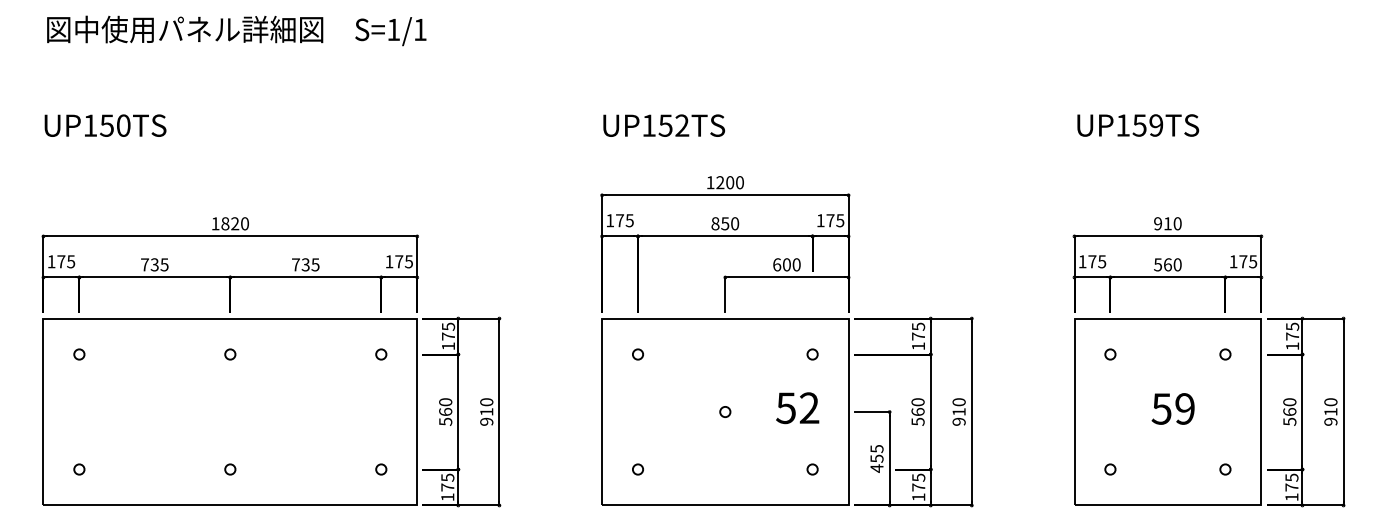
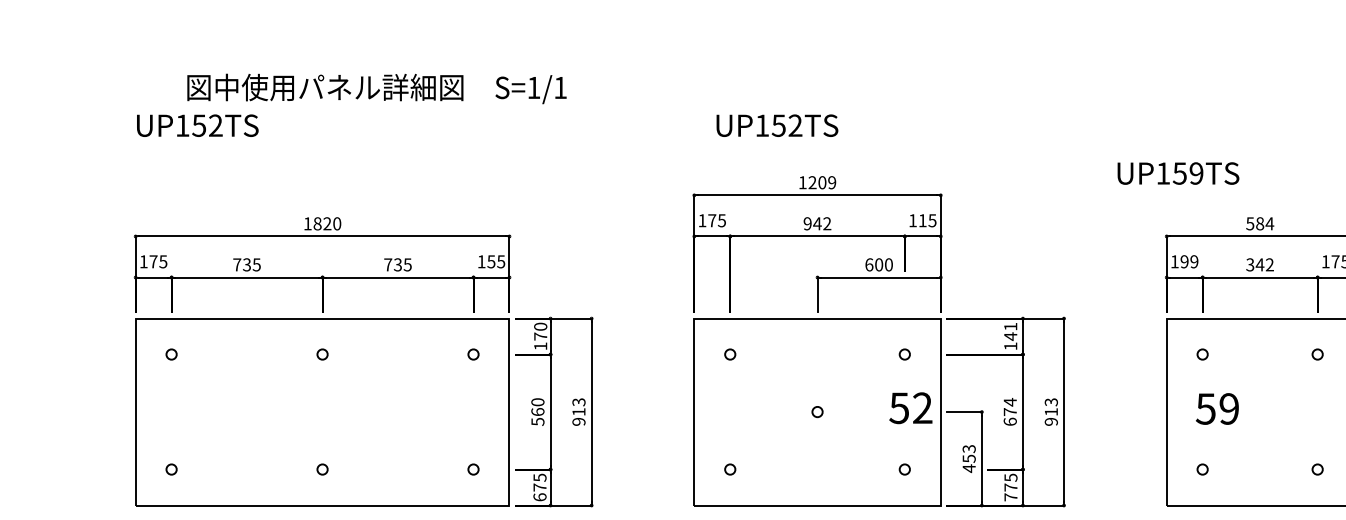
text: (236, 30) -> (376, 88), moved
text: (123, 125) -> (215, 125), UP150TS -> UP152TS
text: (664, 125) -> (777, 125), moved
text: (1138, 125) -> (1178, 173), moved
text: (739, 182) -> (831, 182), 1200 -> 1209
text: (830, 220) -> (922, 220), 175 -> 115
text: (725, 223) -> (817, 223), 850 -> 942
text: (1167, 223) -> (1259, 223), 910 -> 584
text: (399, 261) -> (491, 261), 175 -> 155
text: (1097, 261) -> (1189, 261), 175 -> 199
text: (1167, 264) -> (1259, 264), 560 -> 342
text: (447, 326) -> (539, 326), 175 -> 170
text: (918, 331) -> (1010, 331), 175 -> 141
text: (486, 402) -> (578, 402), 910 -> 913
text: (958, 402) -> (1050, 402), 910 -> 913
text: (797, 408) -> (910, 408), moved
text: (1172, 408) -> (1216, 408), moved
text: (917, 411) -> (1009, 411), 560 -> 674
text: (876, 448) -> (968, 448), 455 -> 453
text: (447, 497) -> (539, 497), 175 -> 675
text: (918, 497) -> (1010, 497), 175 -> 775

